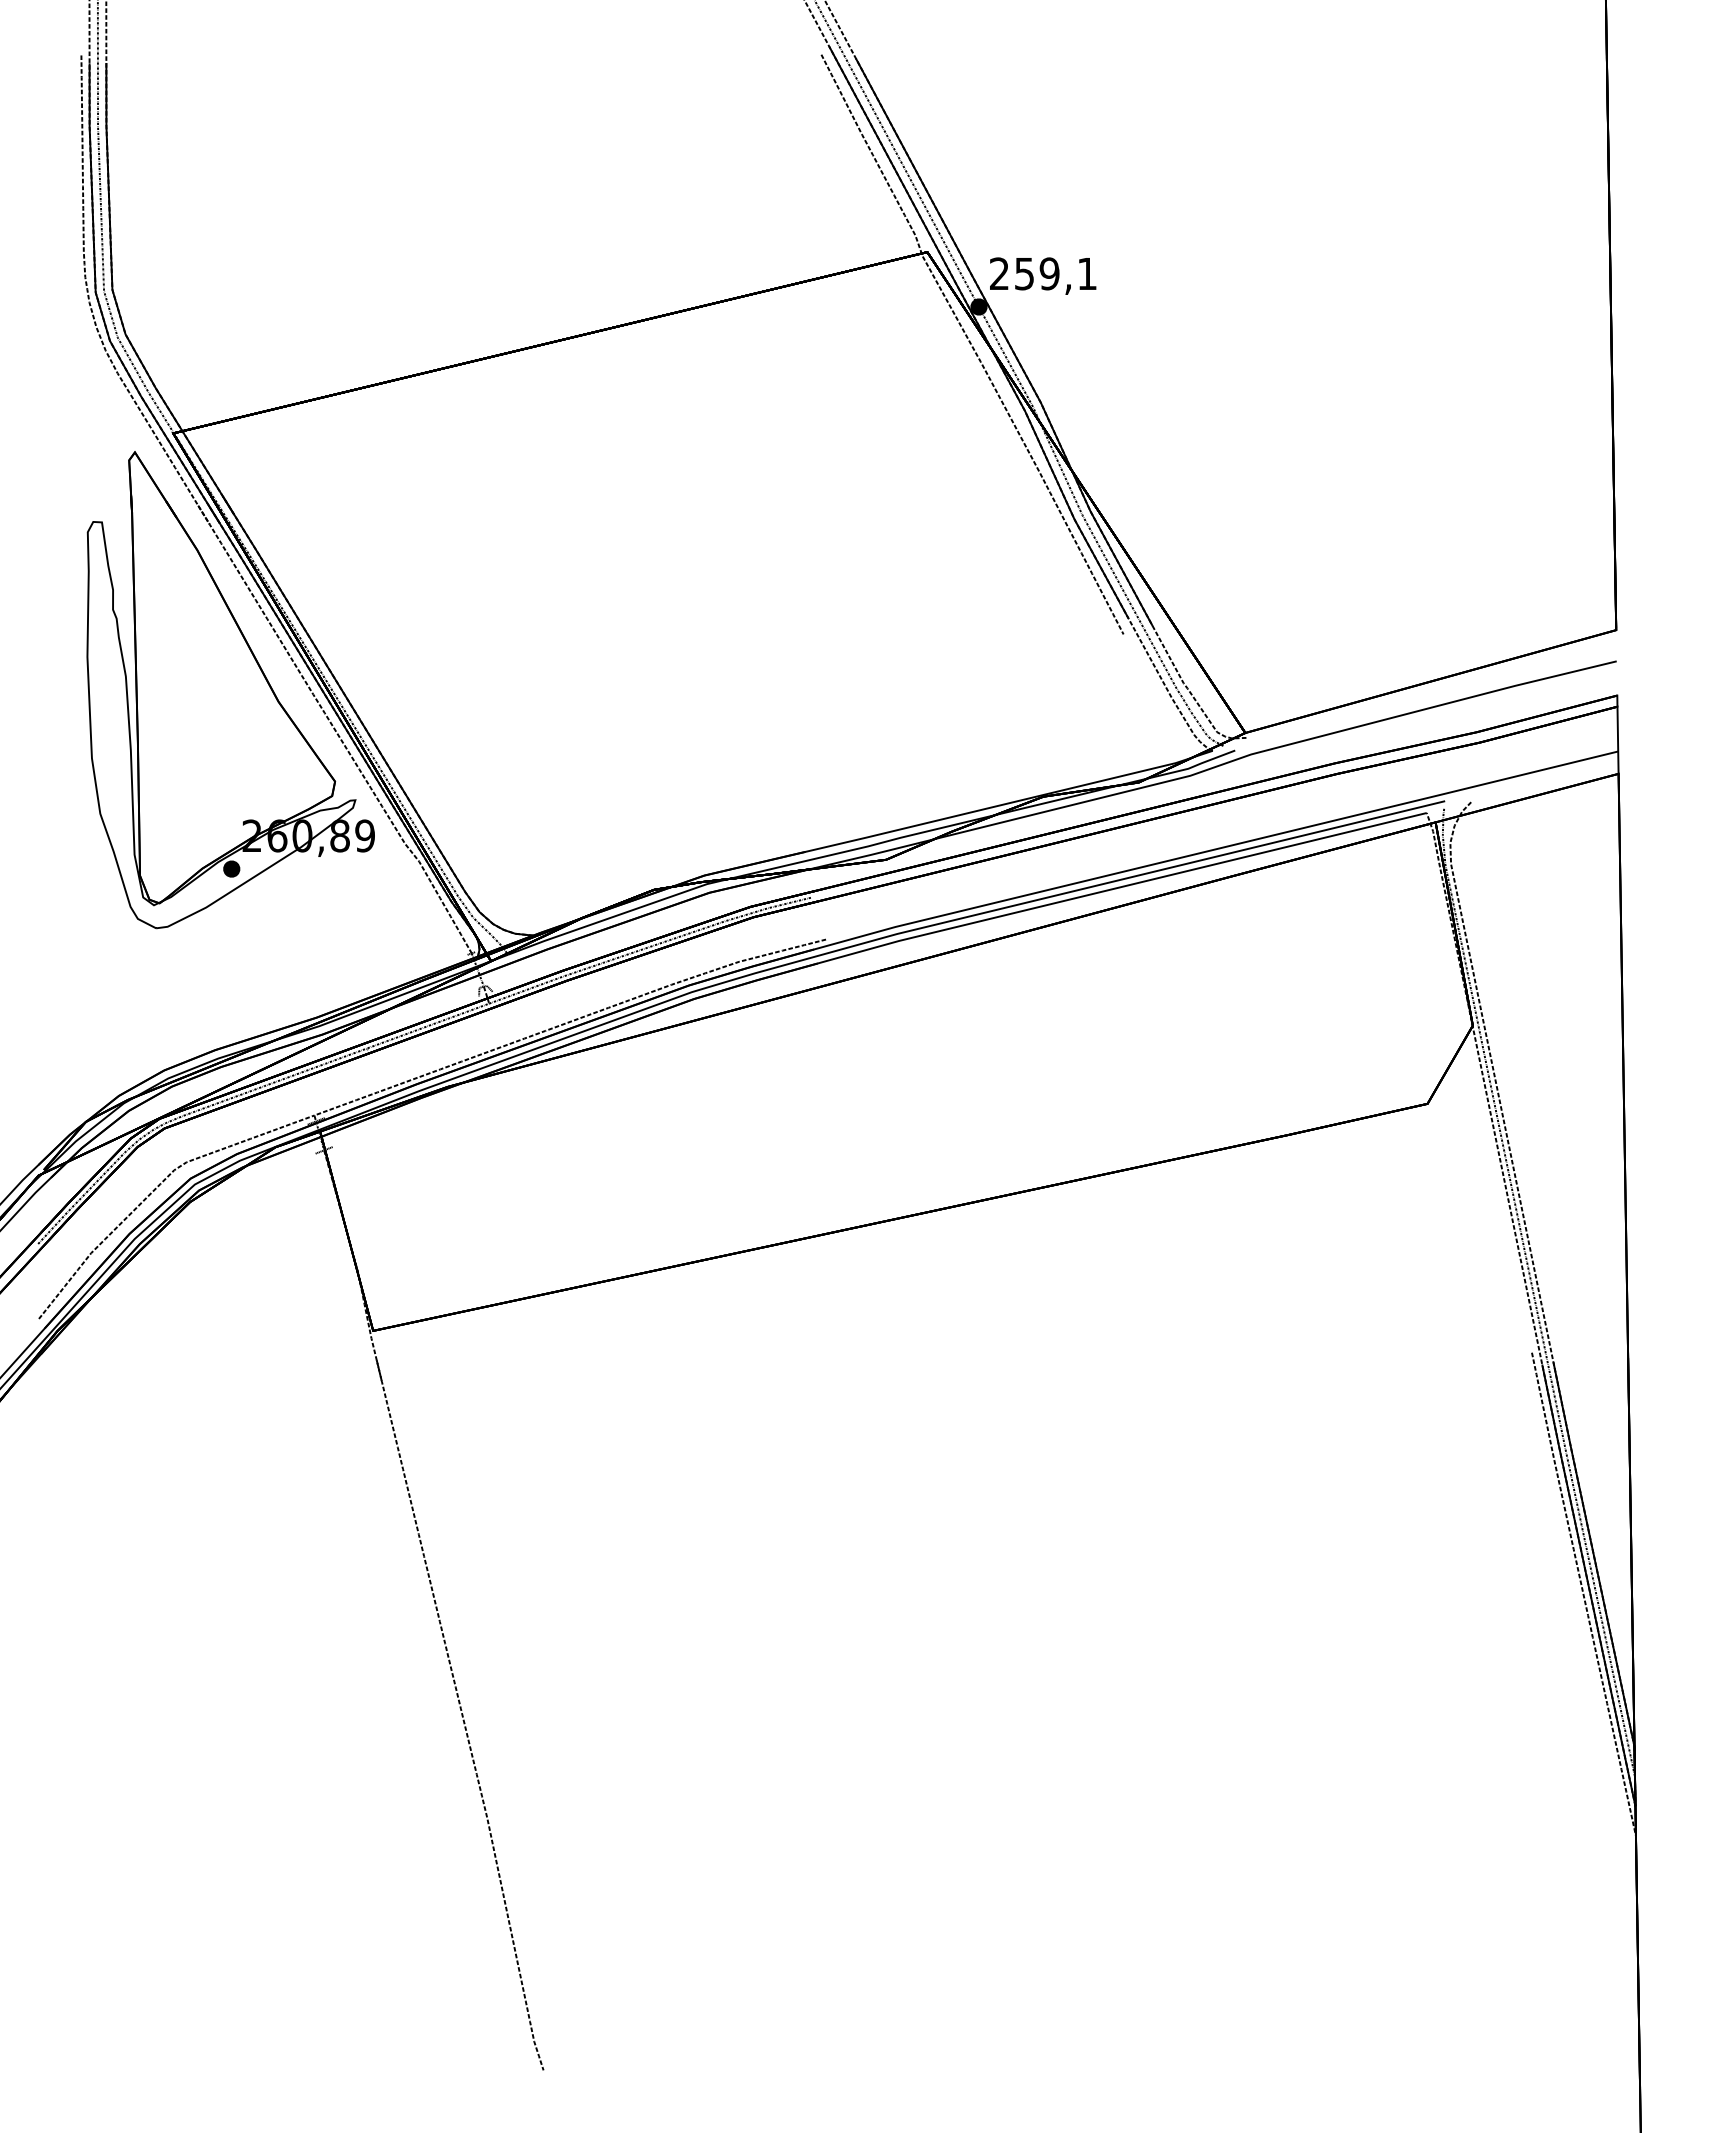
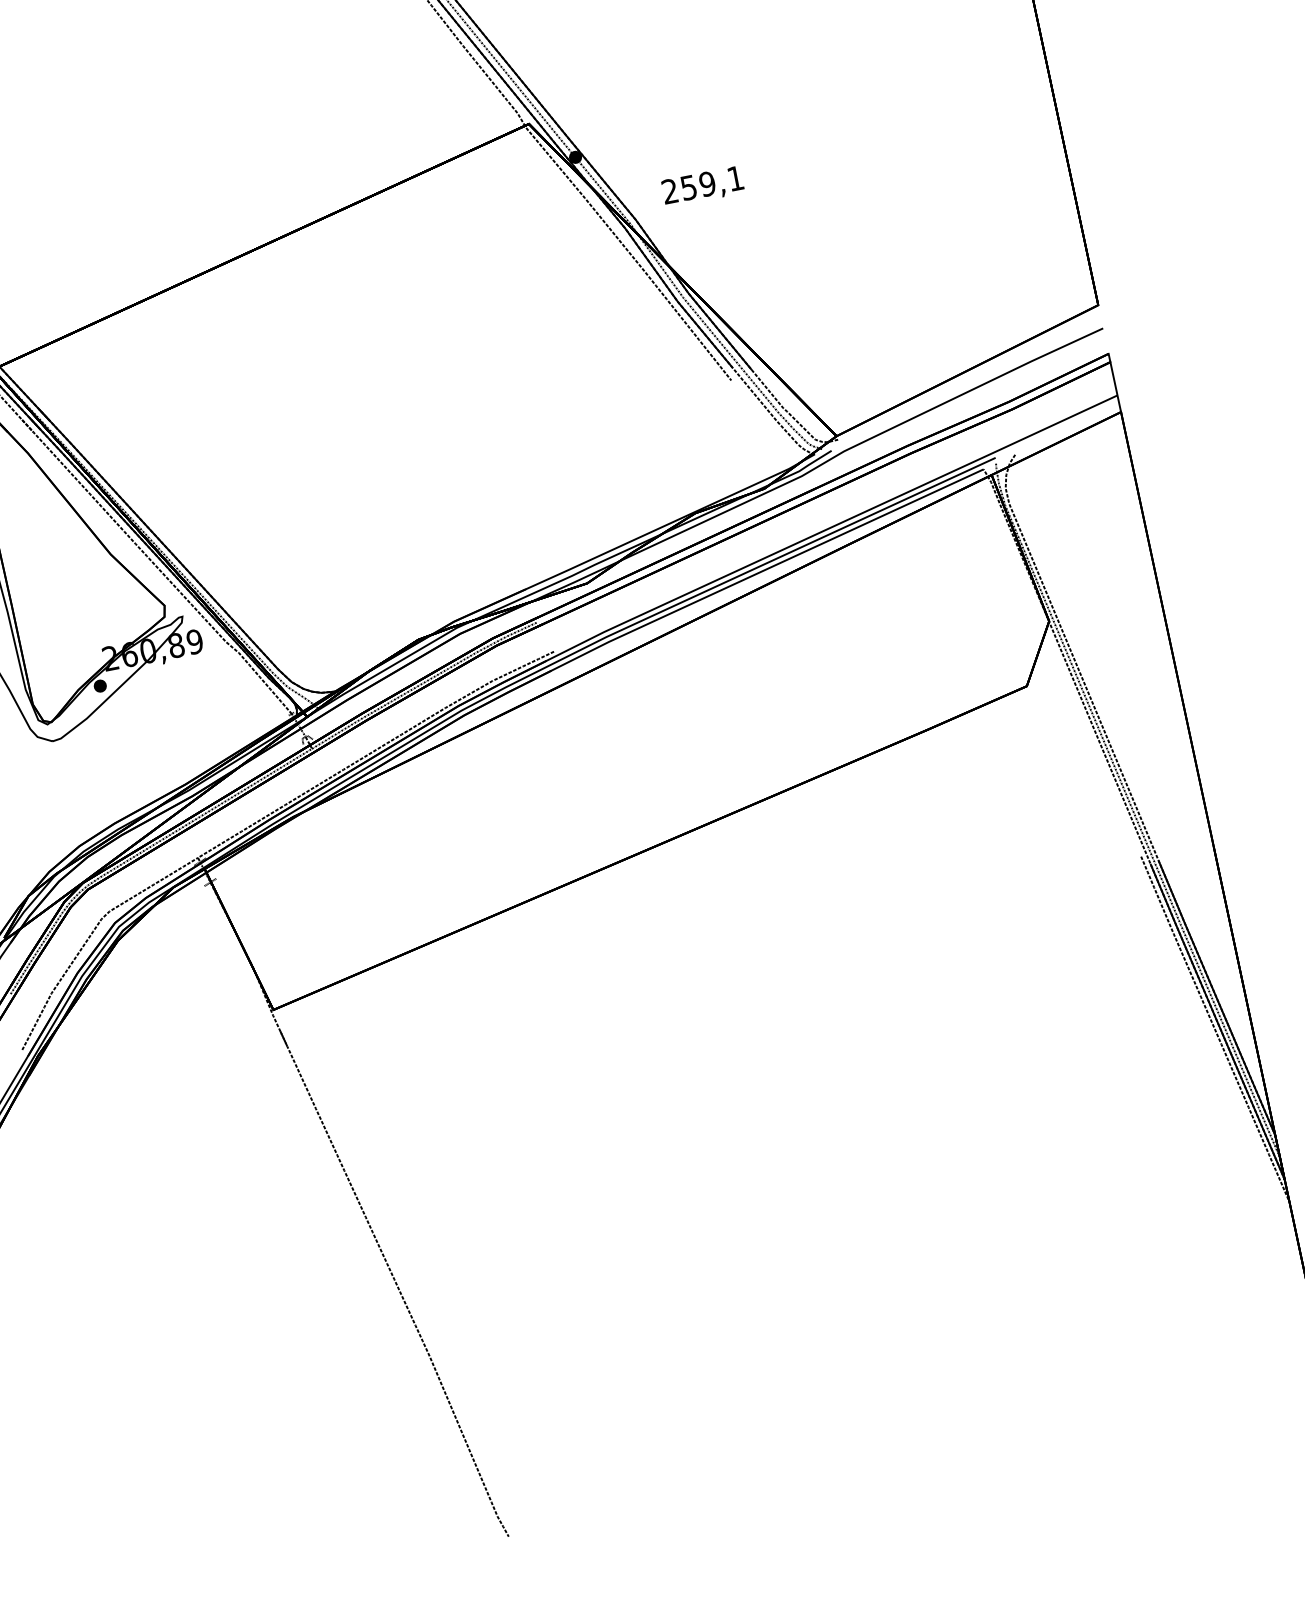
text: (1043, 275) -> (703, 186), moved

